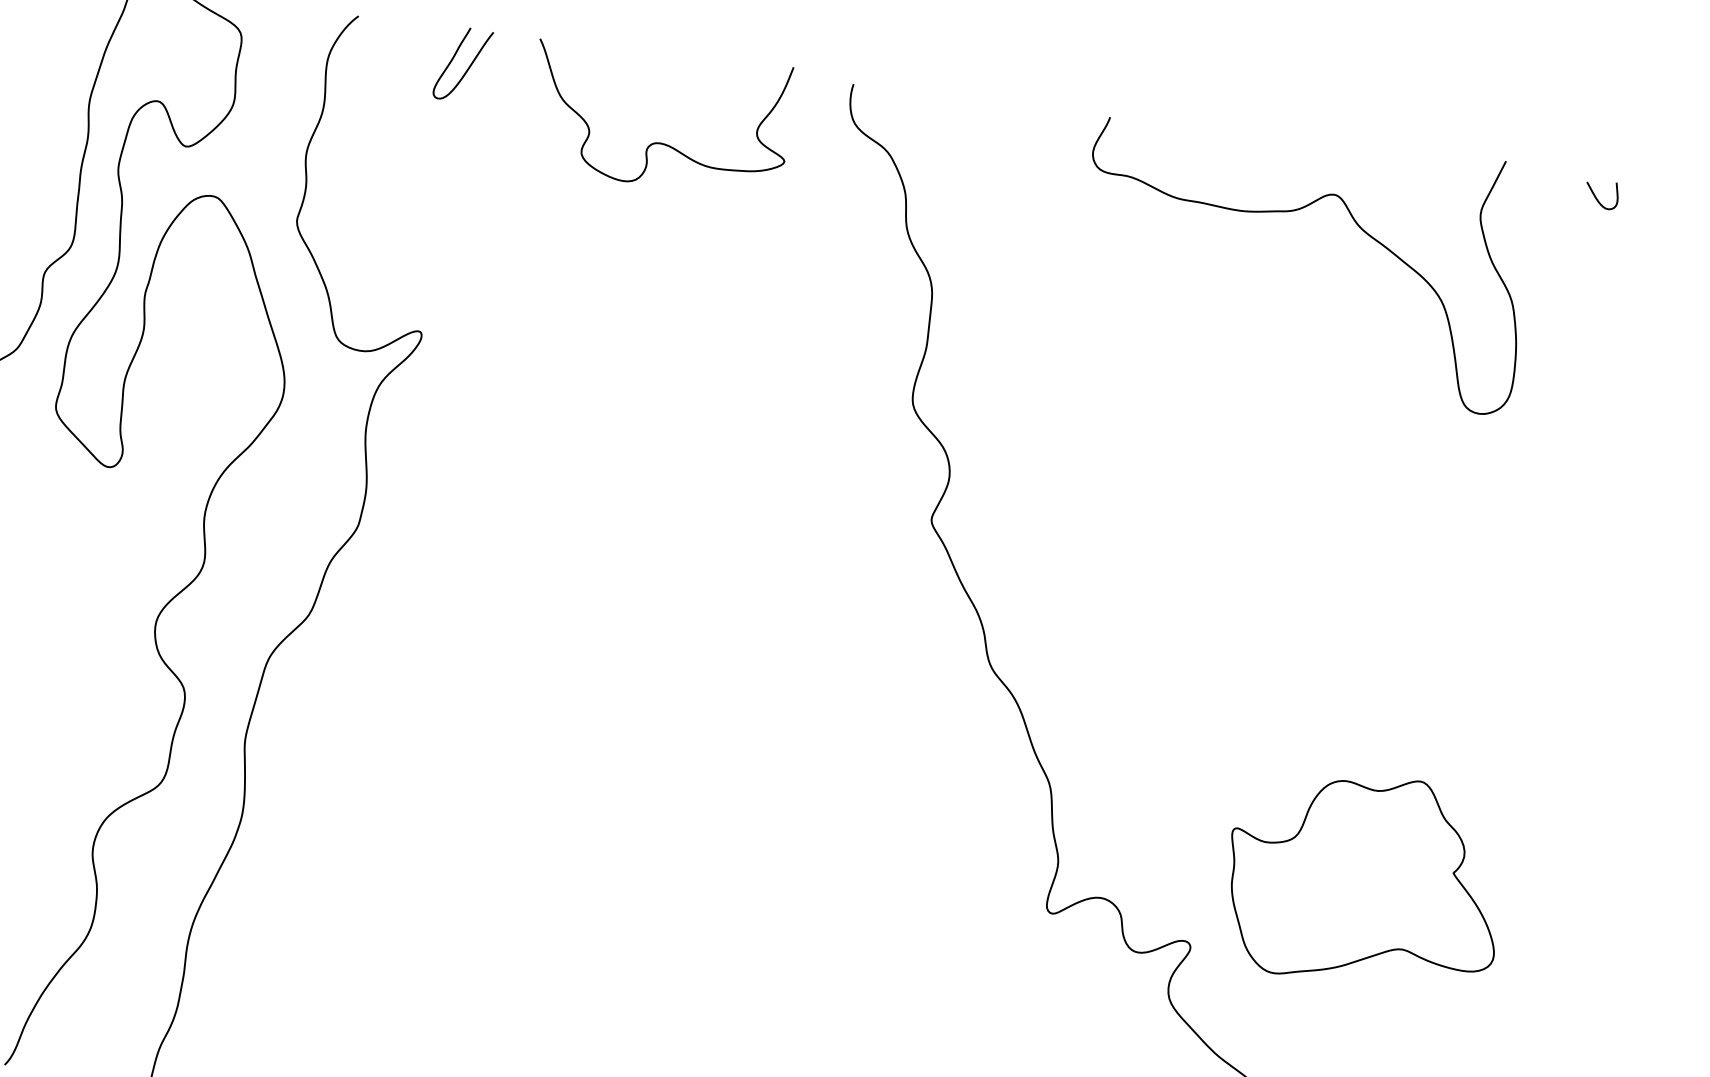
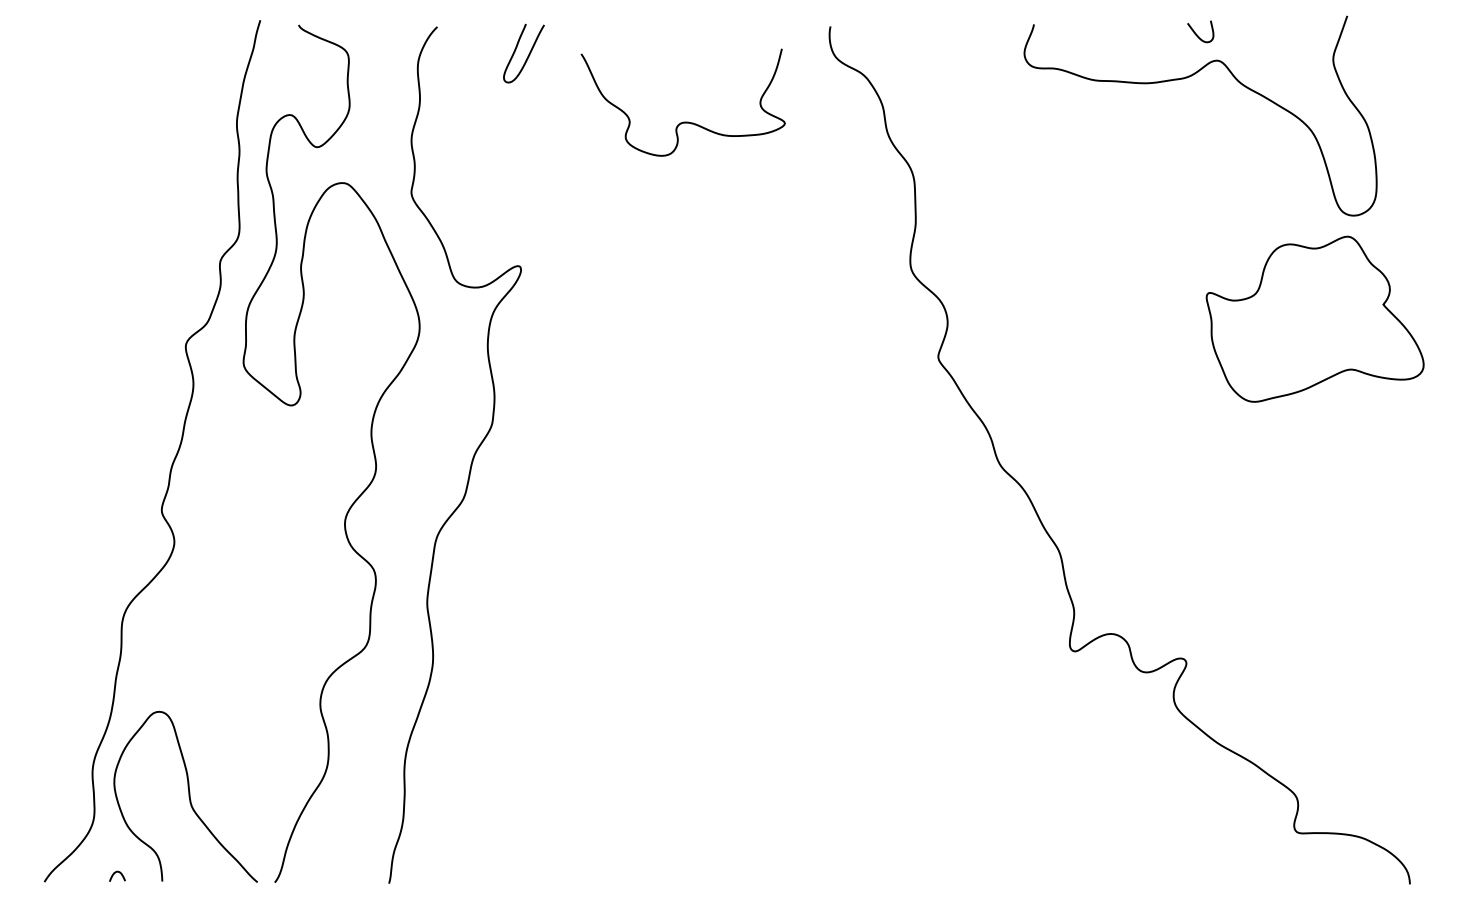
curve: (657, 141) -> (683, 121), moved
curve: (1597, 197) -> (1197, 34), moved
part: (1364, 878) -> (1314, 318), moved

